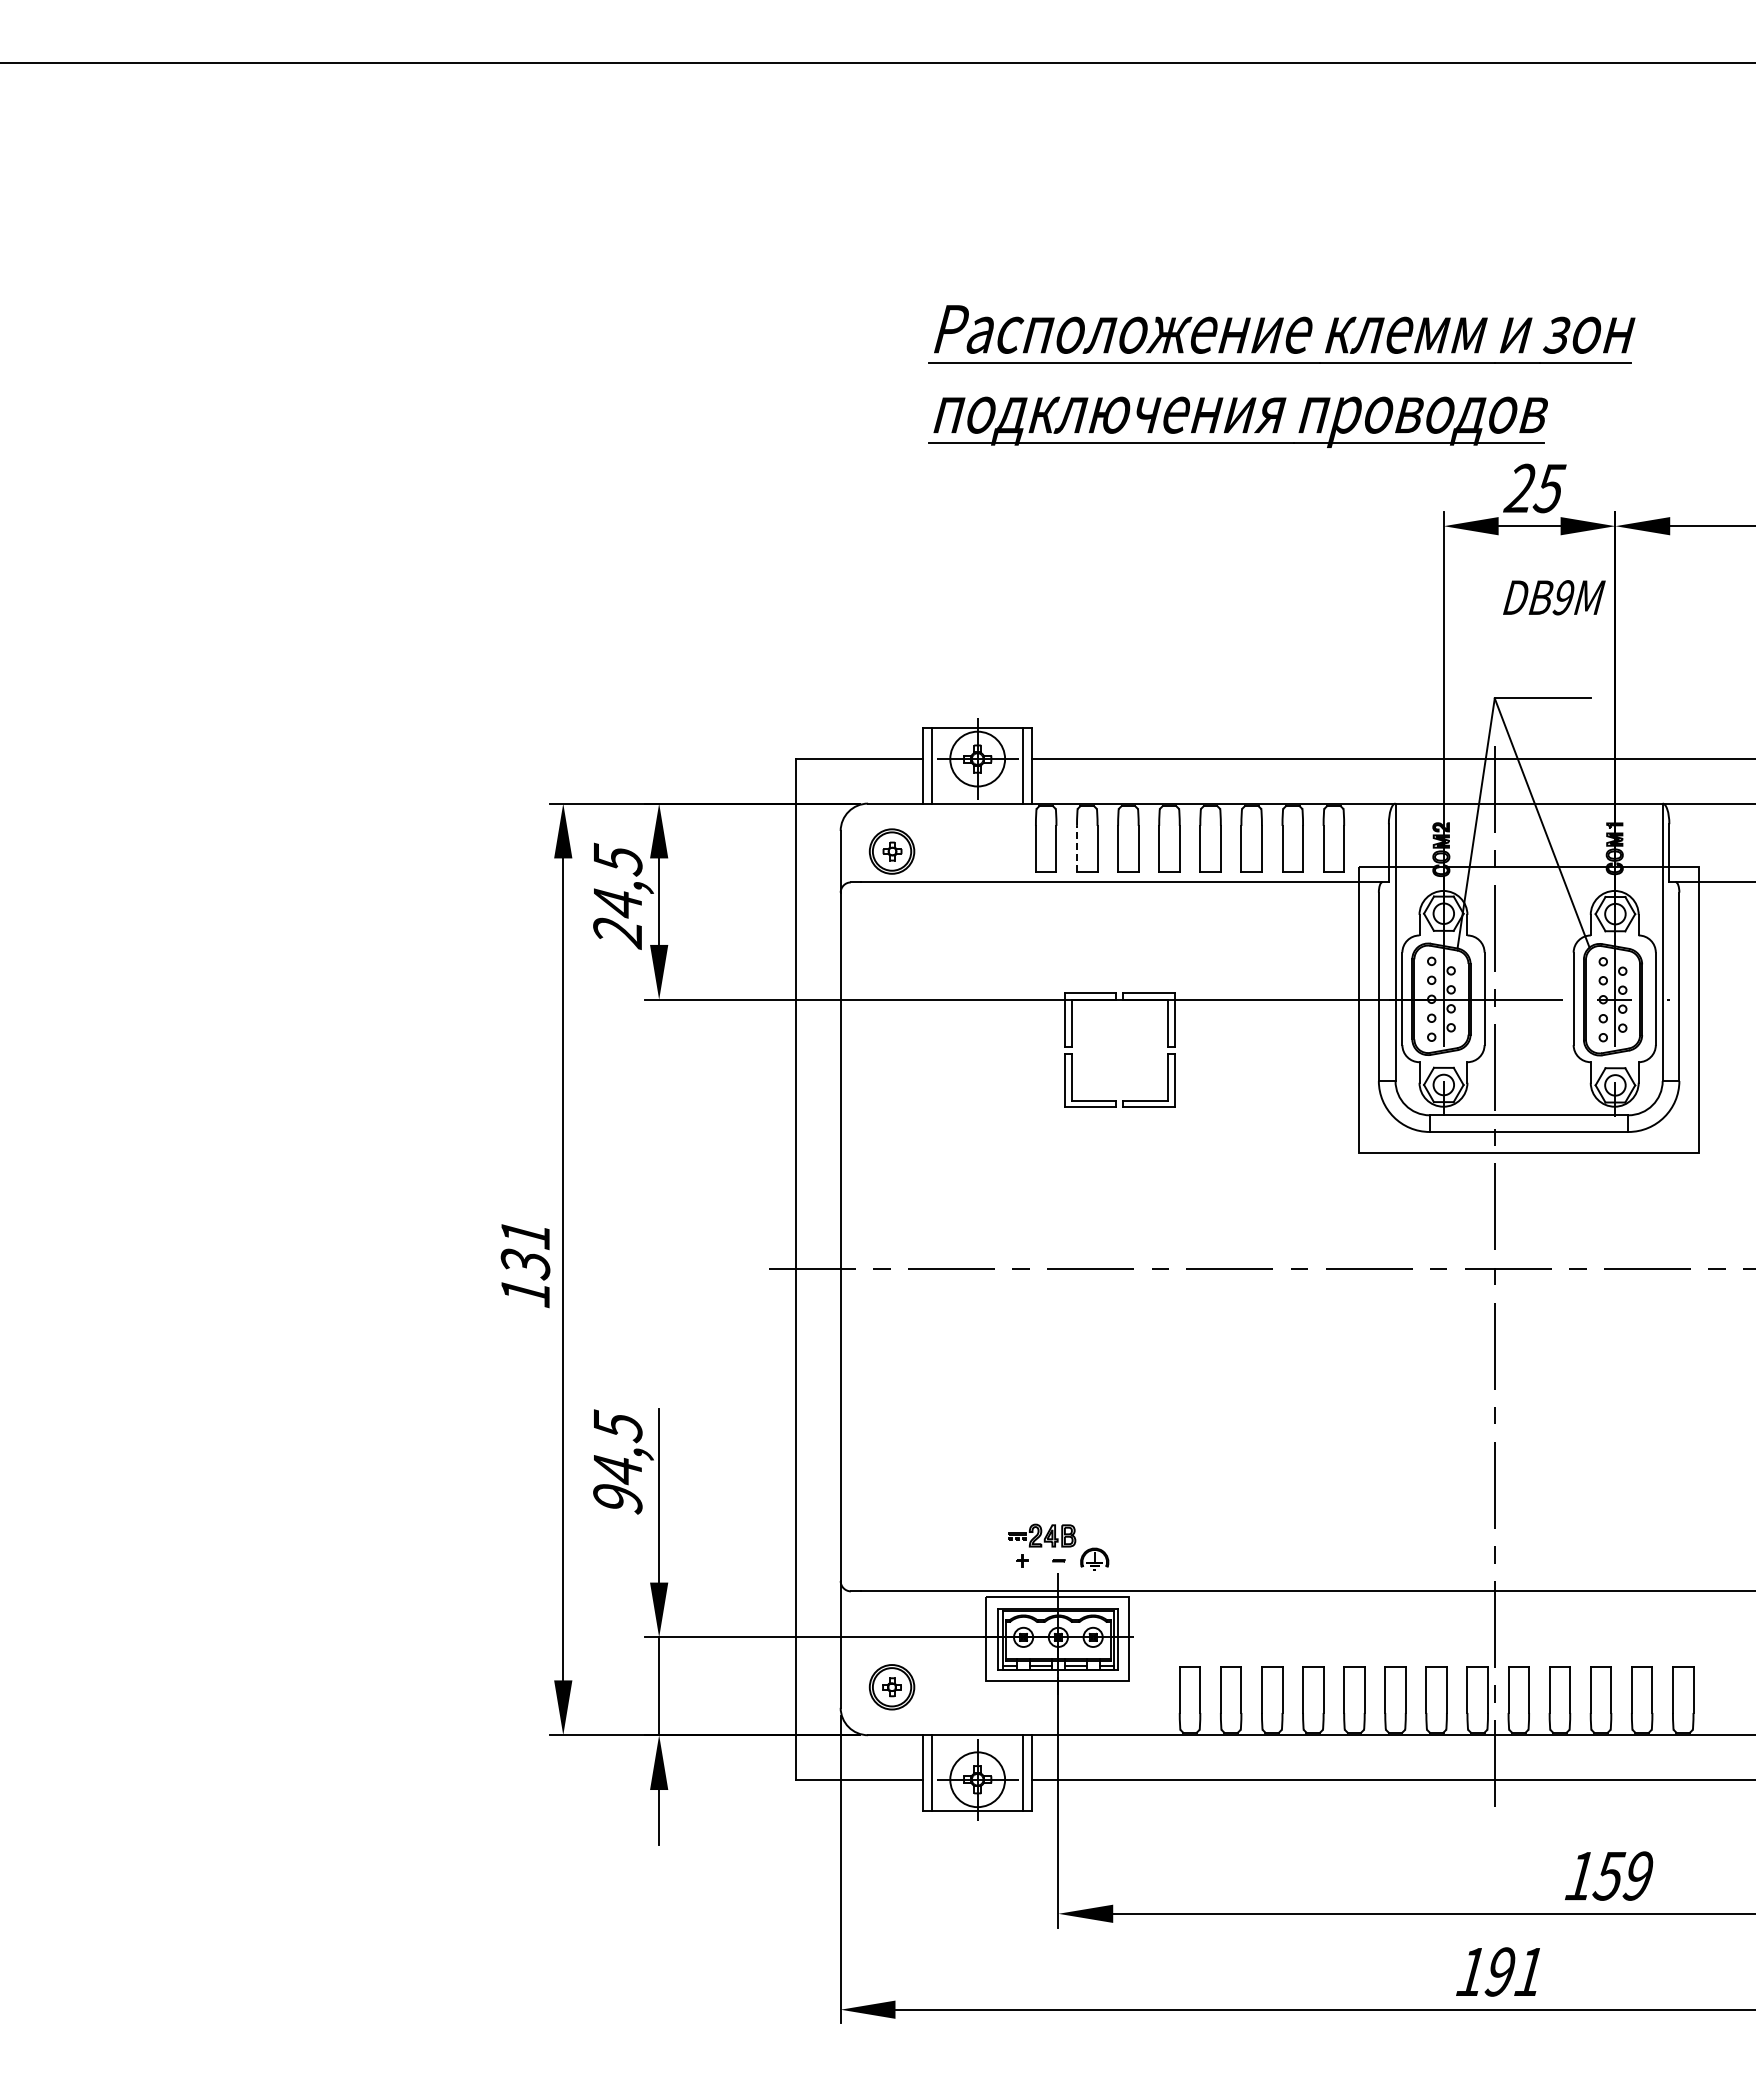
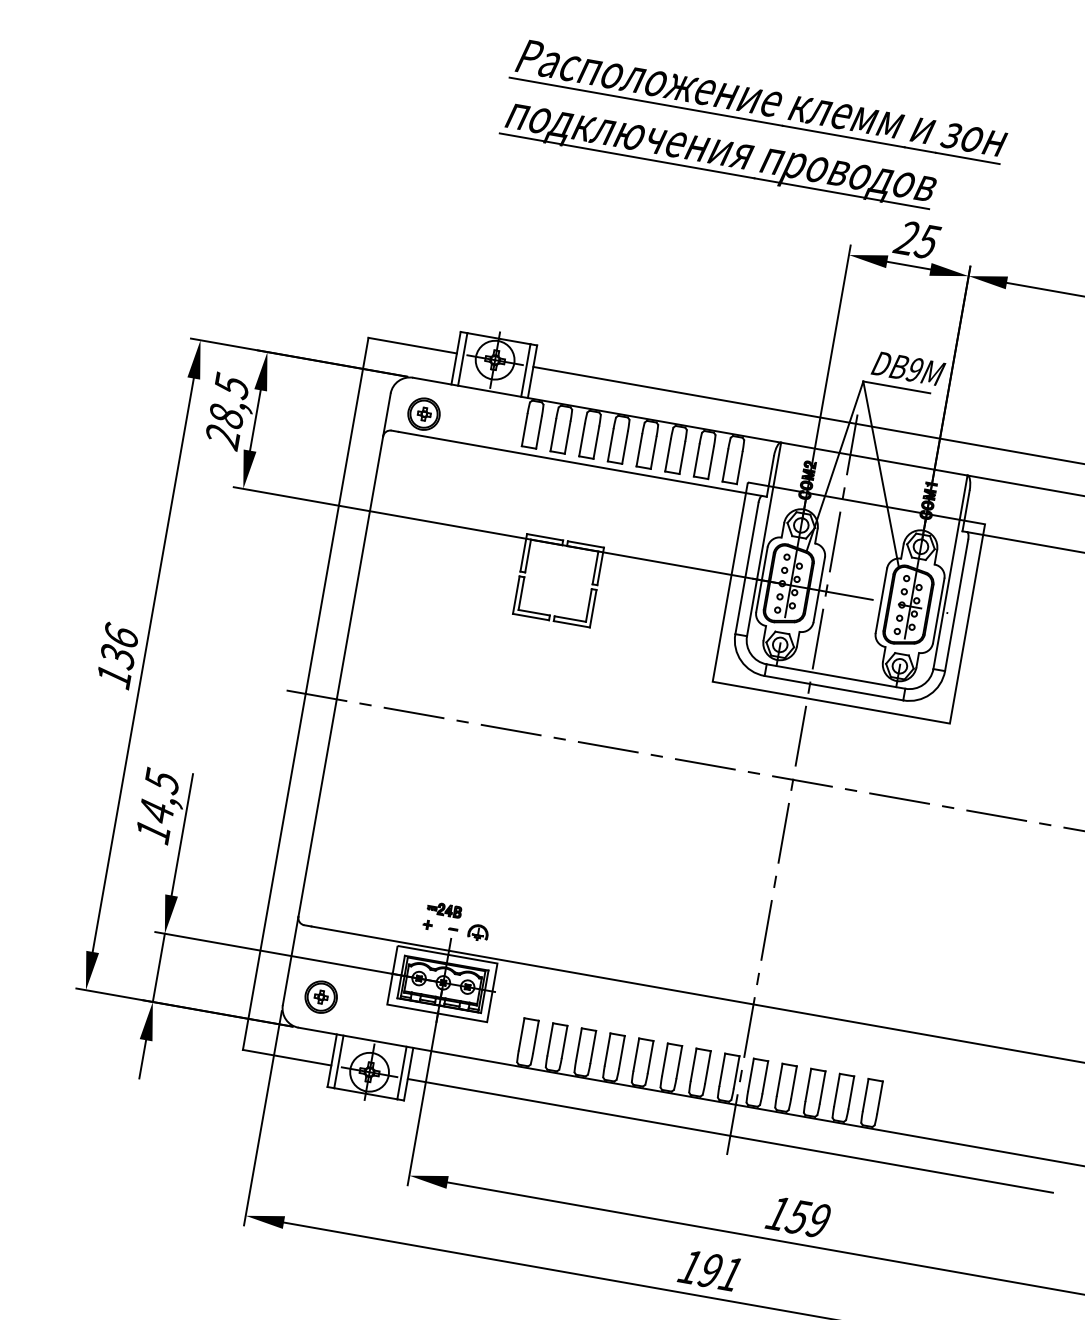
text: (1554, 597) -> (908, 368), moved
line: (1077, 848) -> (553, 434), dashed -> solid
text: (617, 902) -> (226, 415), 24,5 -> 28,5
text: (525, 1233) -> (121, 635), 131 -> 136
text: (617, 1499) -> (152, 832), 94,5 -> 14,5
part: (1041, 1535) -> (444, 909), size x0.71

